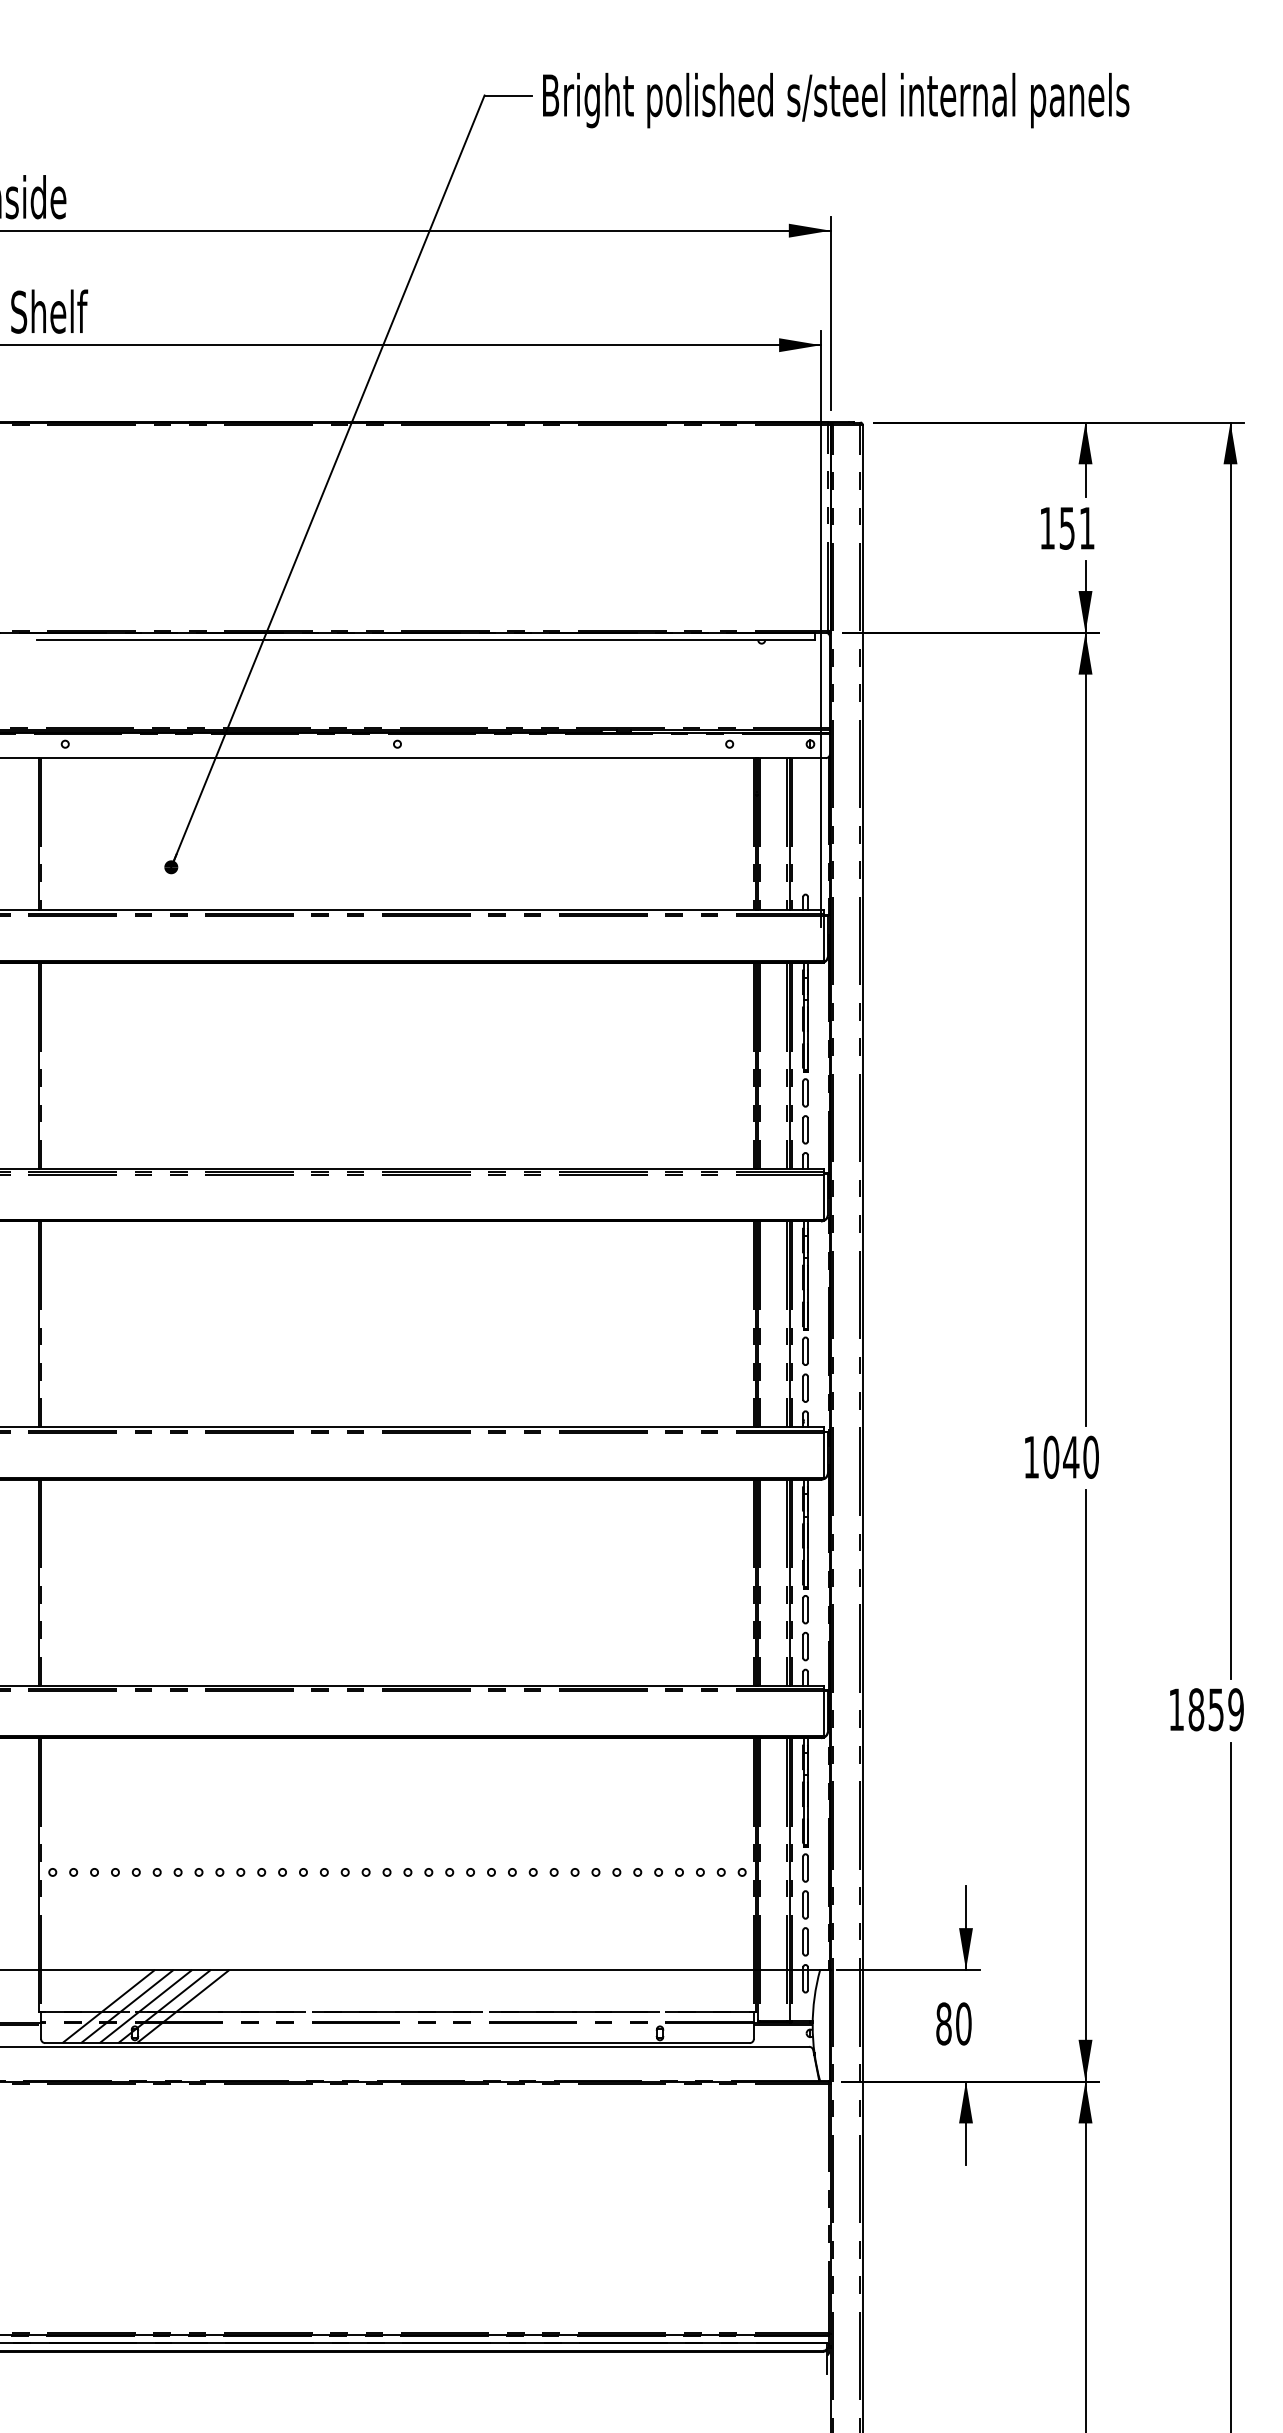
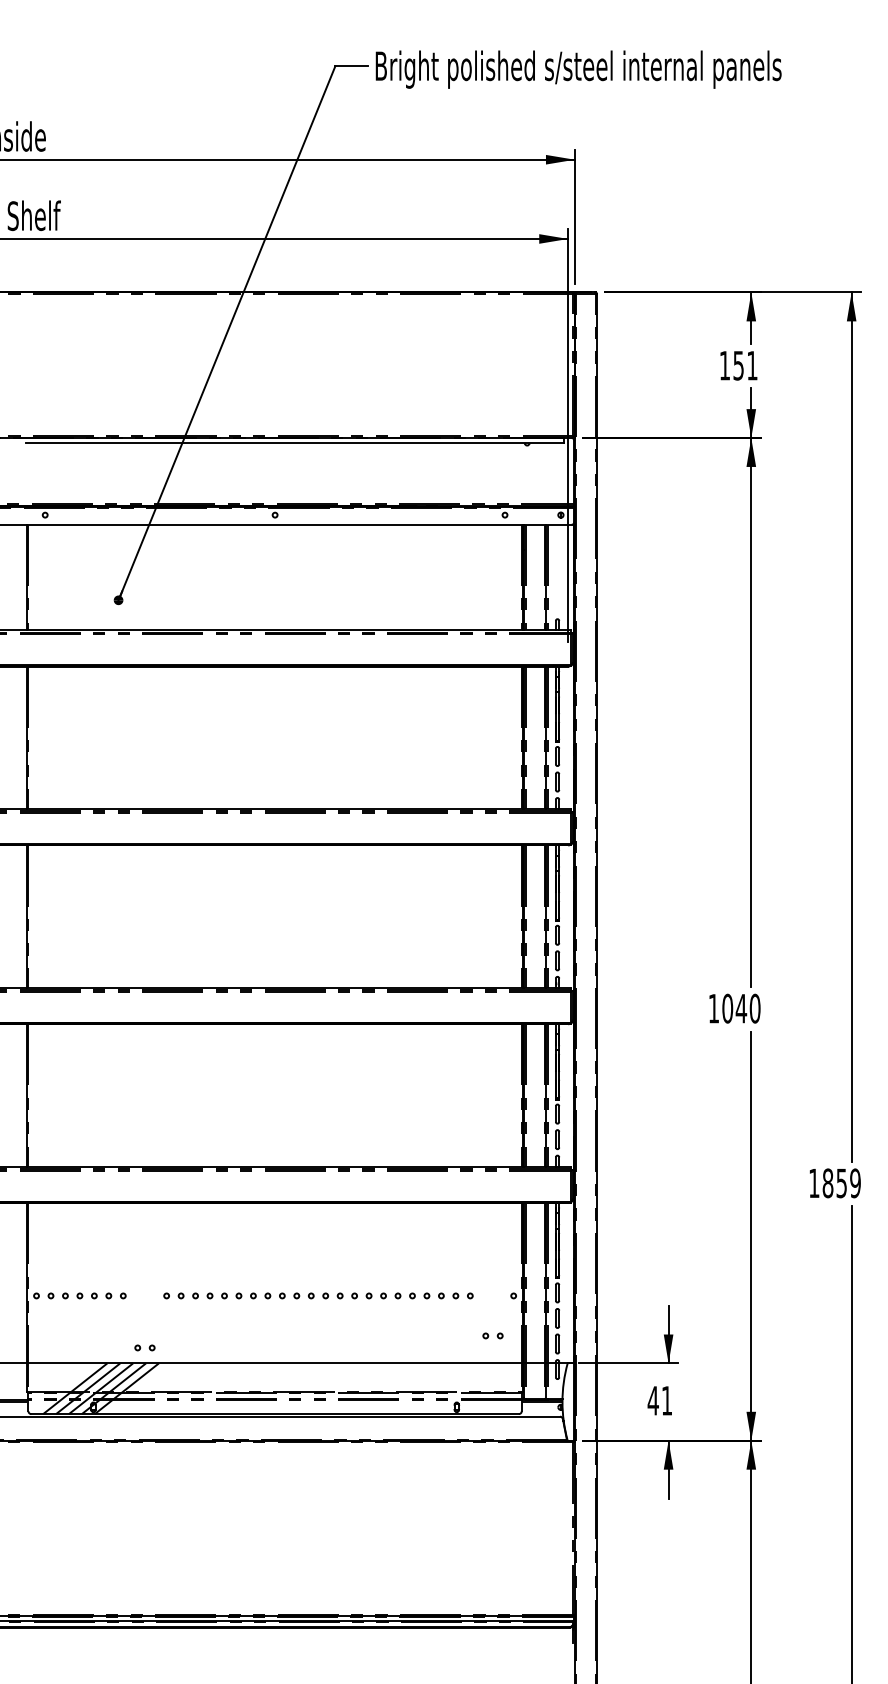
part: (208, 1871) -> (144, 1347), moved
part: (710, 1871) -> (492, 1335), moved
text: (952, 2023) -> (659, 1400), 80 -> 41

